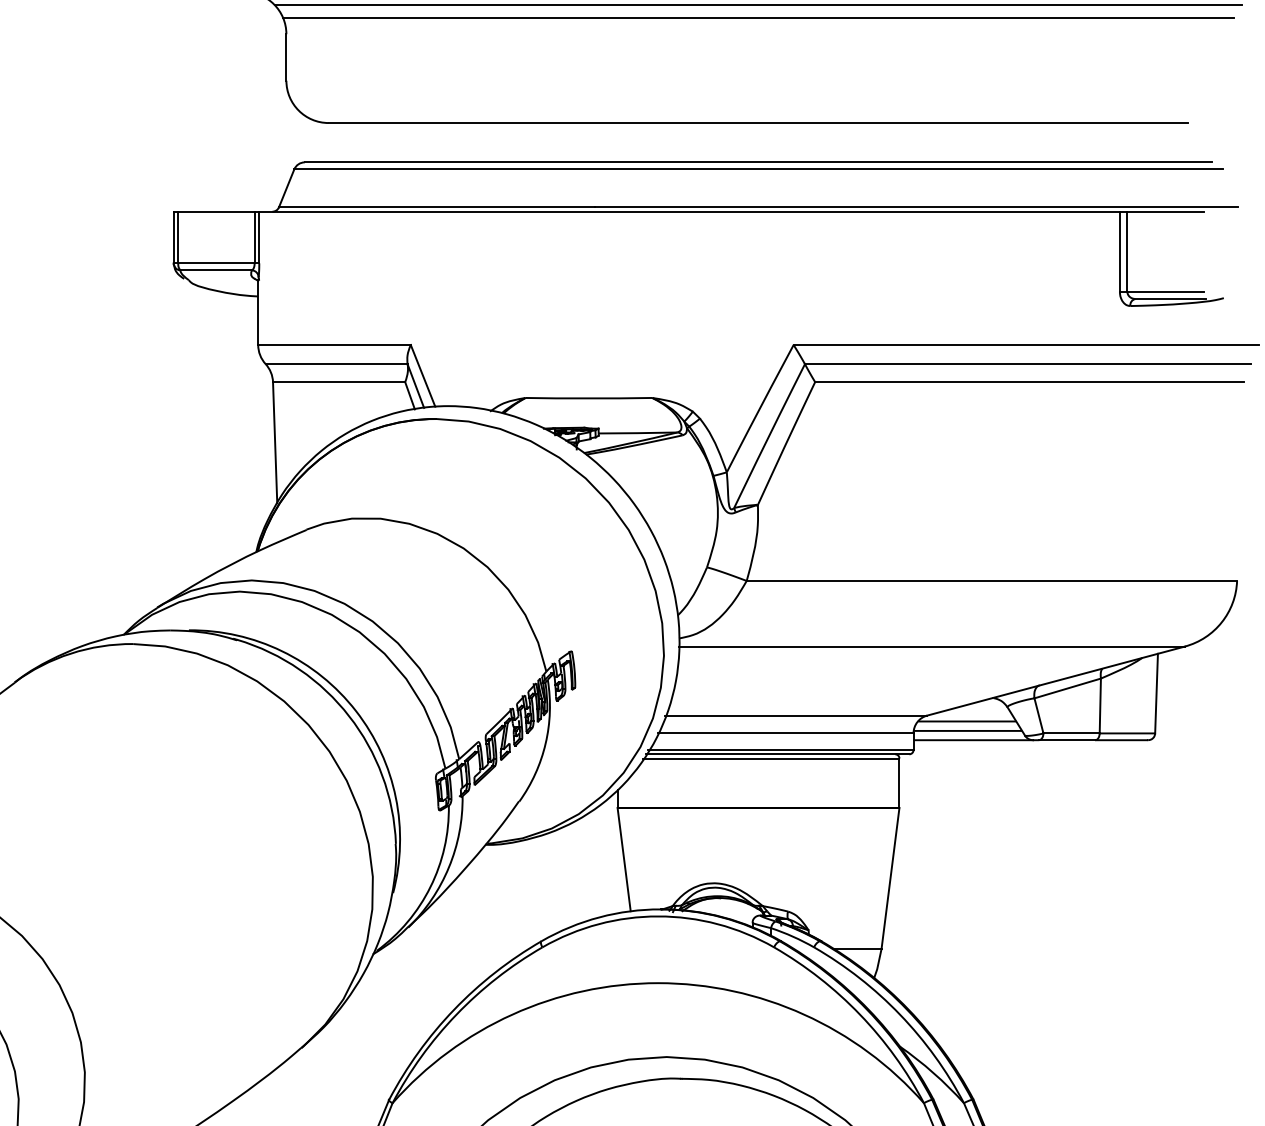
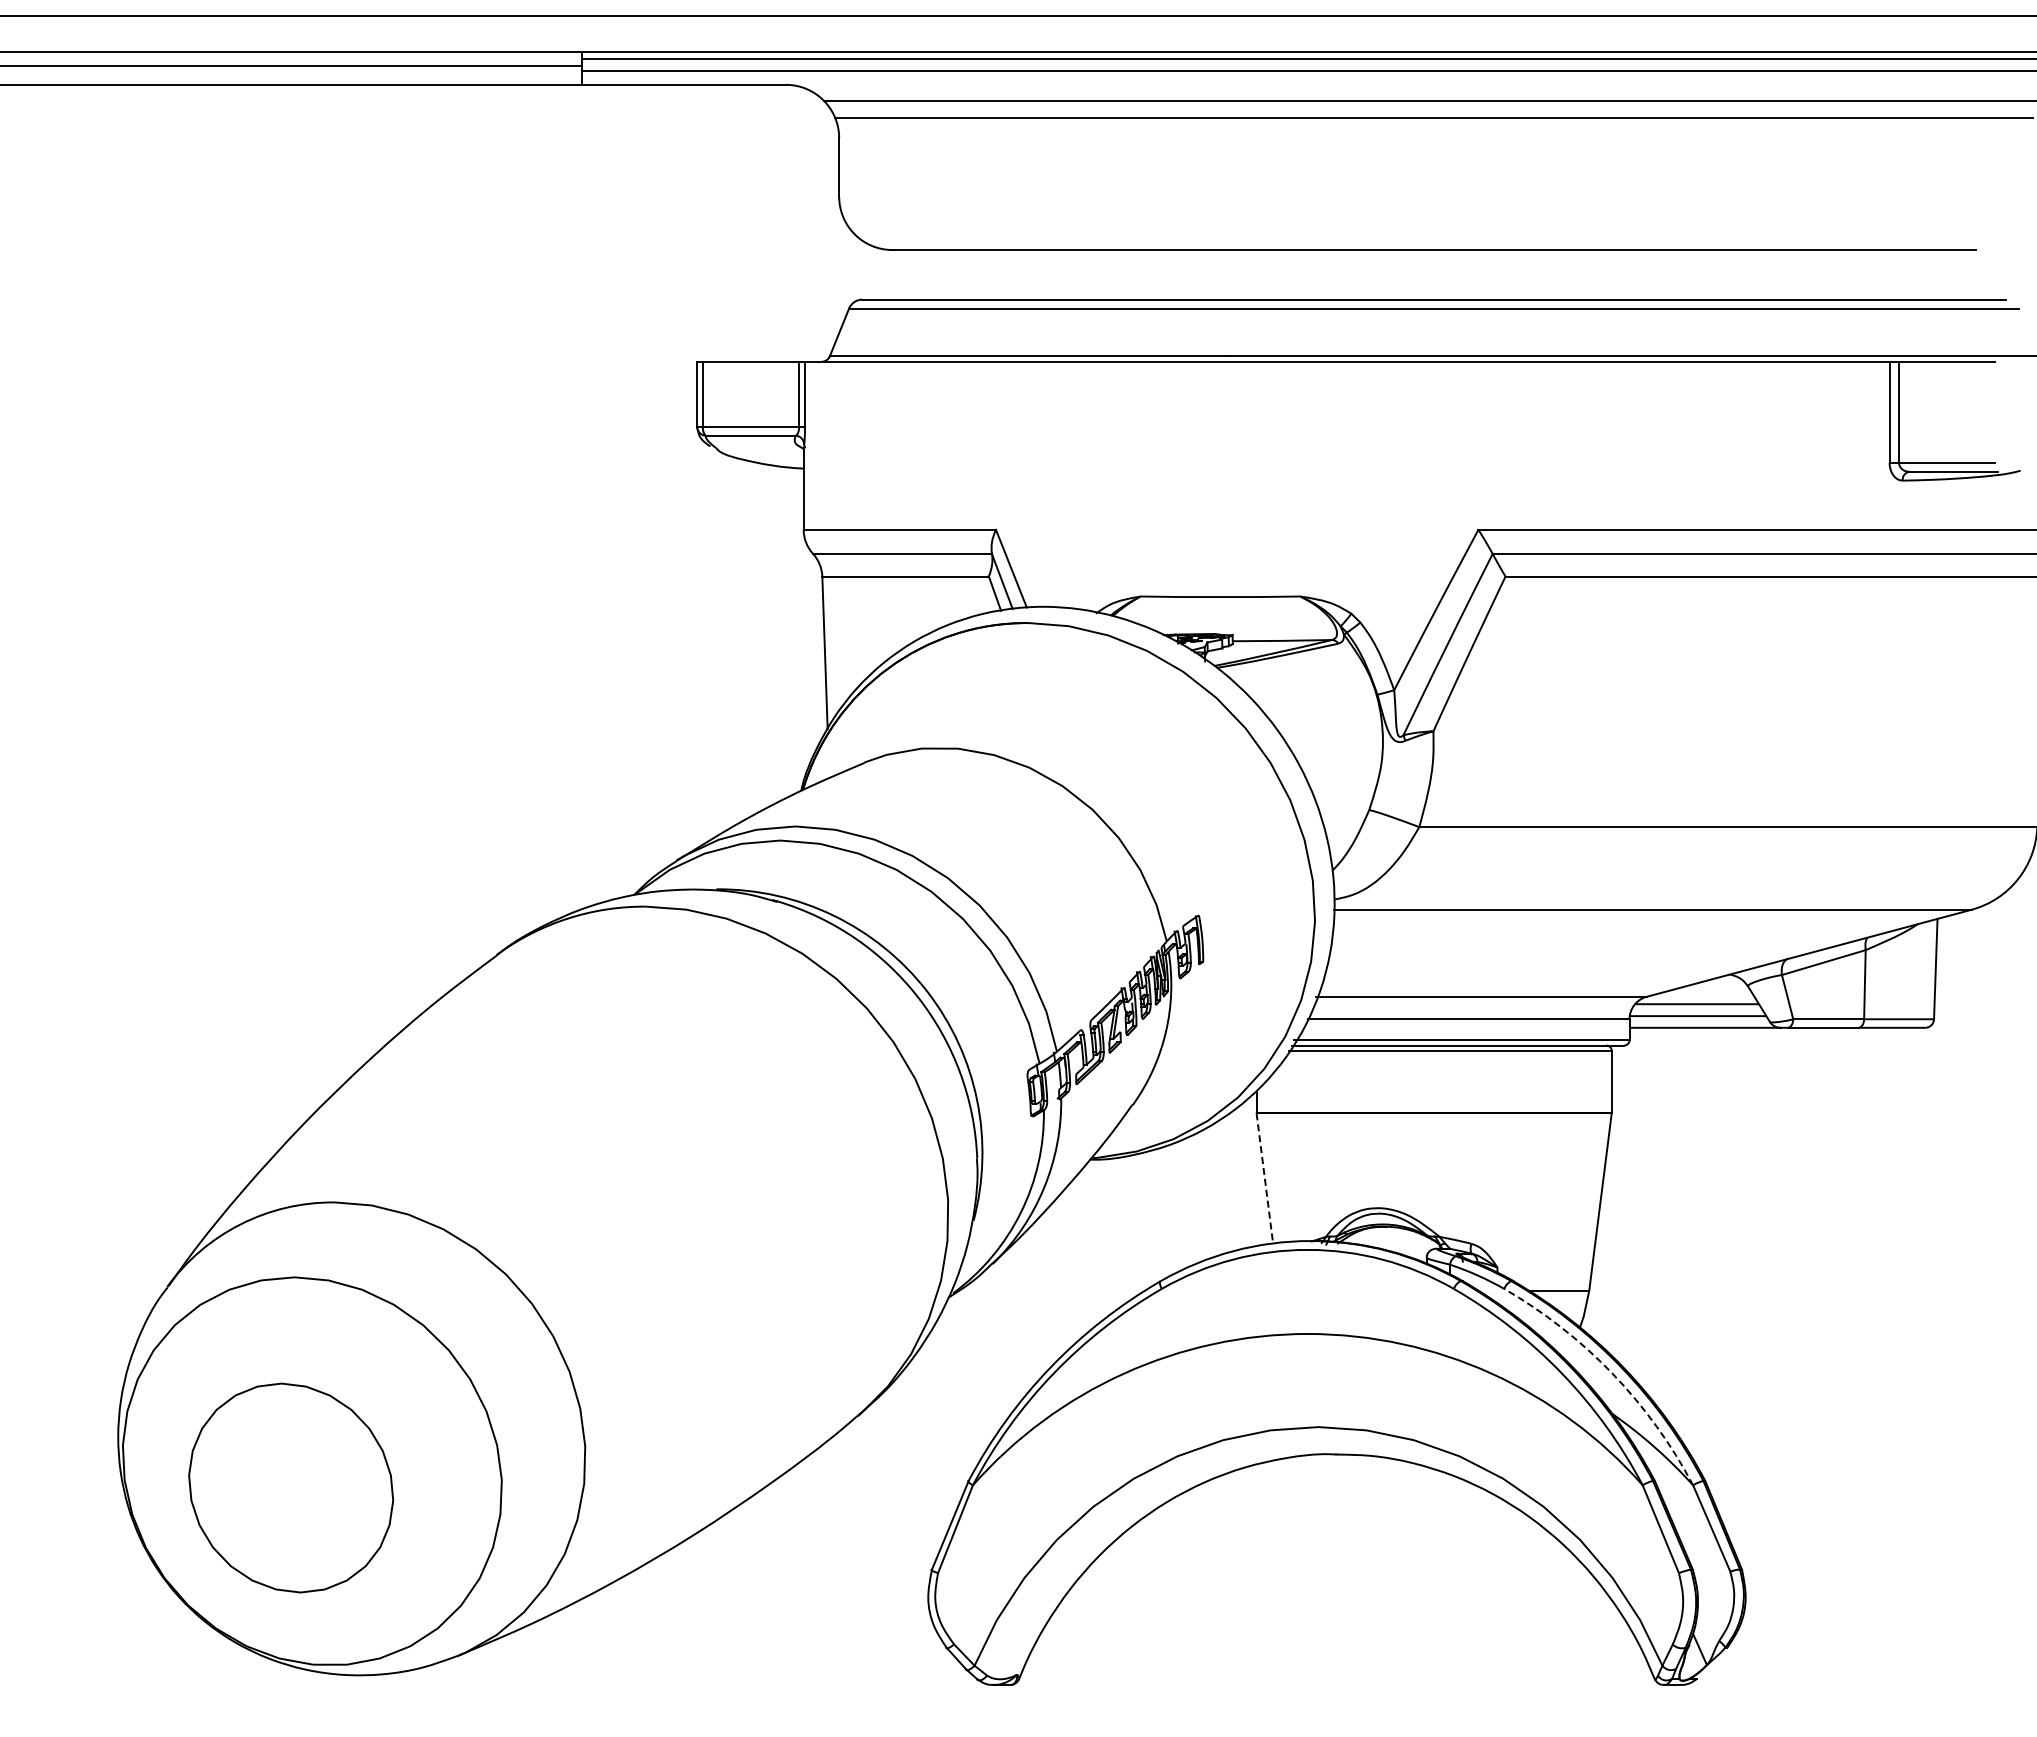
line: (623, 859) -> (1264, 1178), solid -> dashed
arc: (900, 1014) -> (1612, 1373), solid -> dashed

